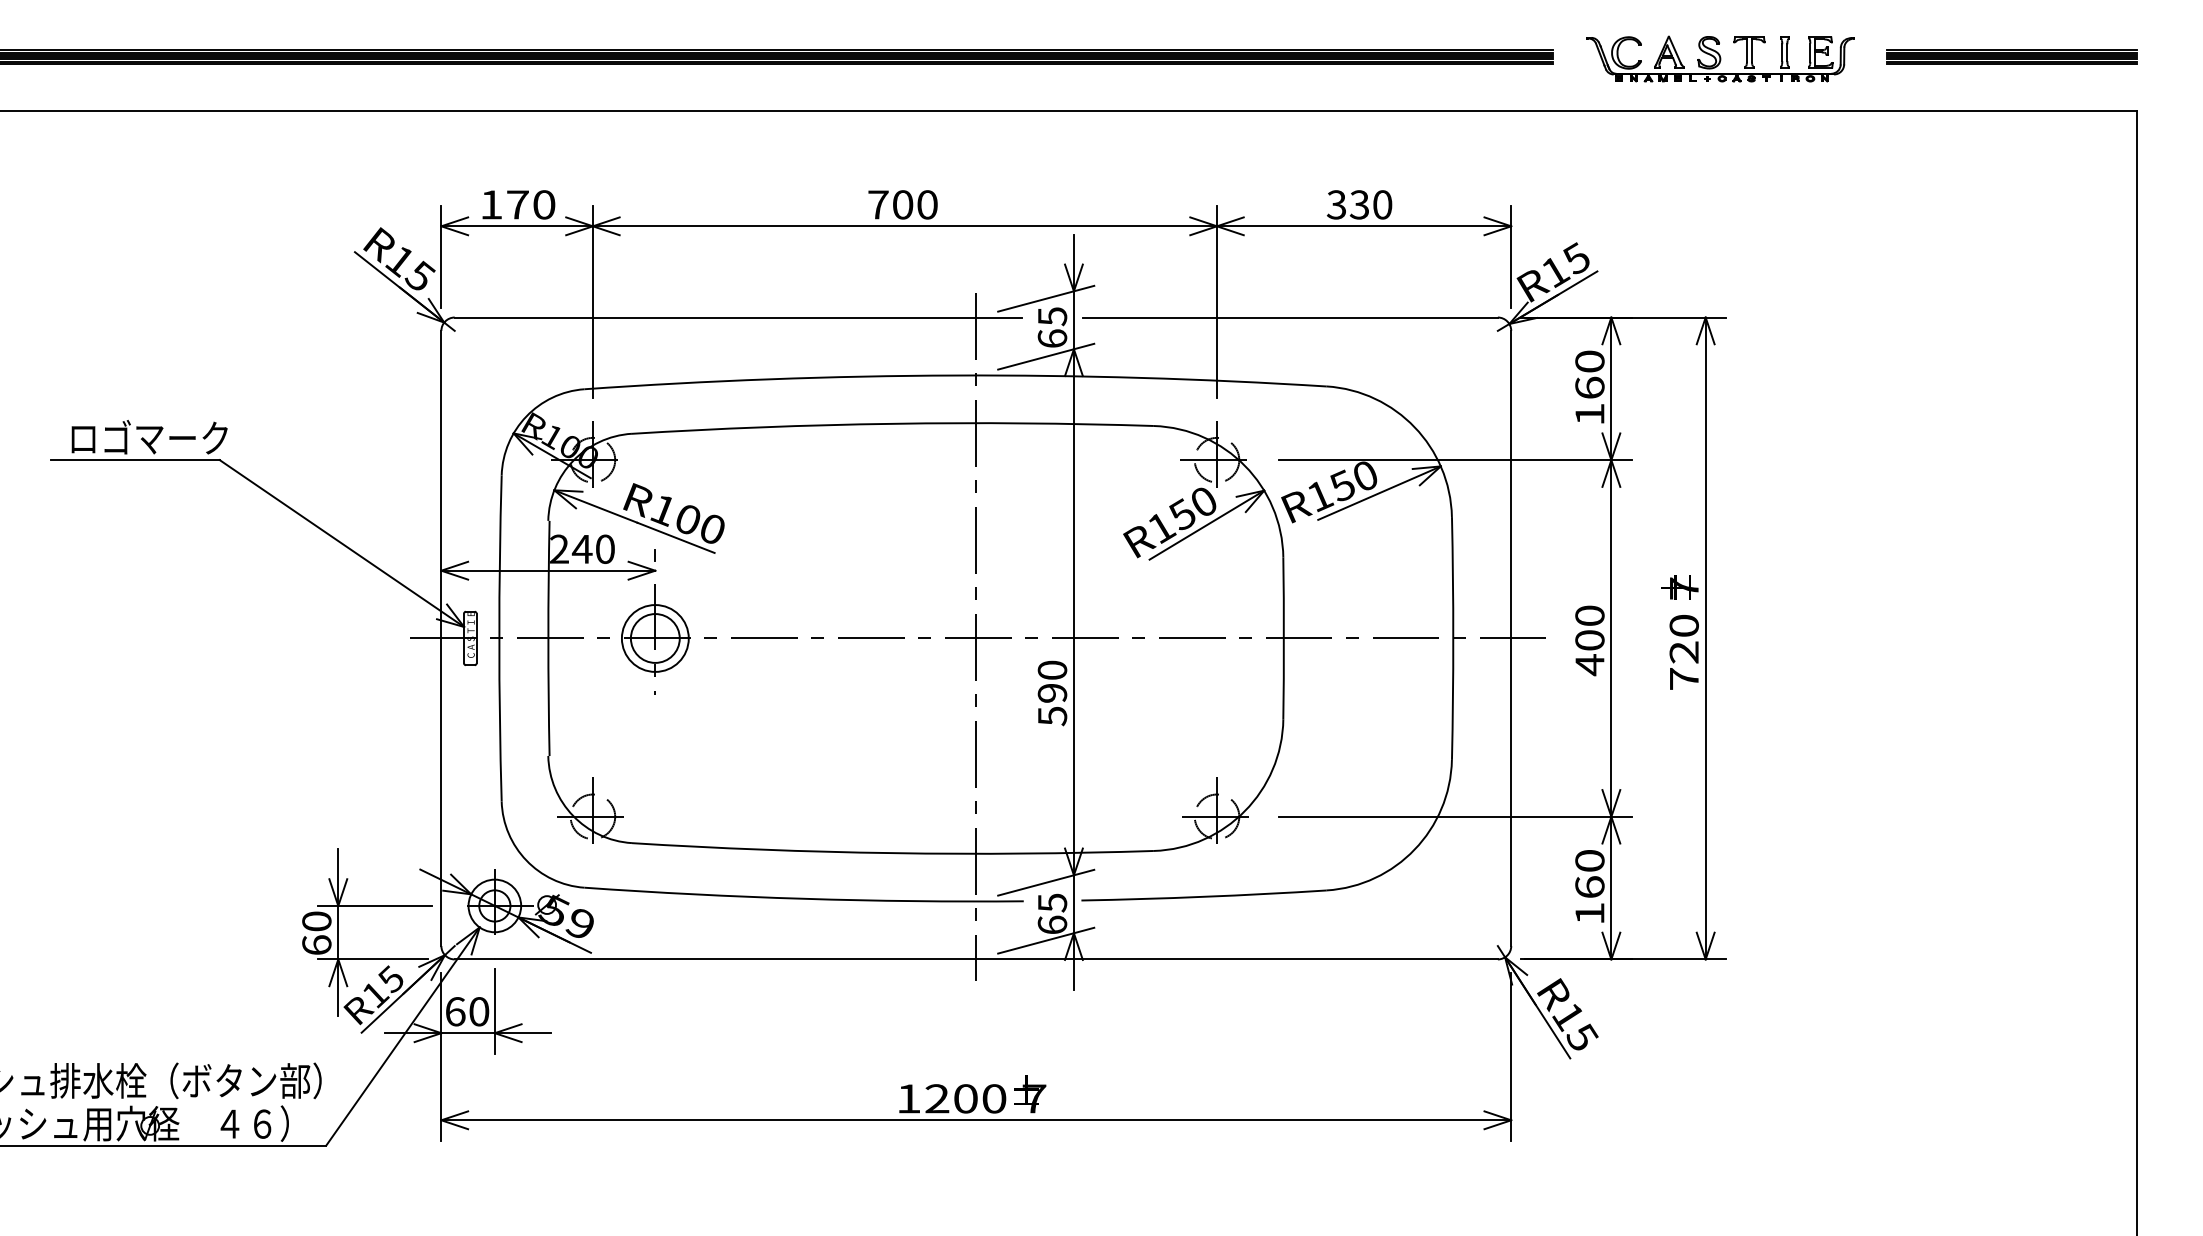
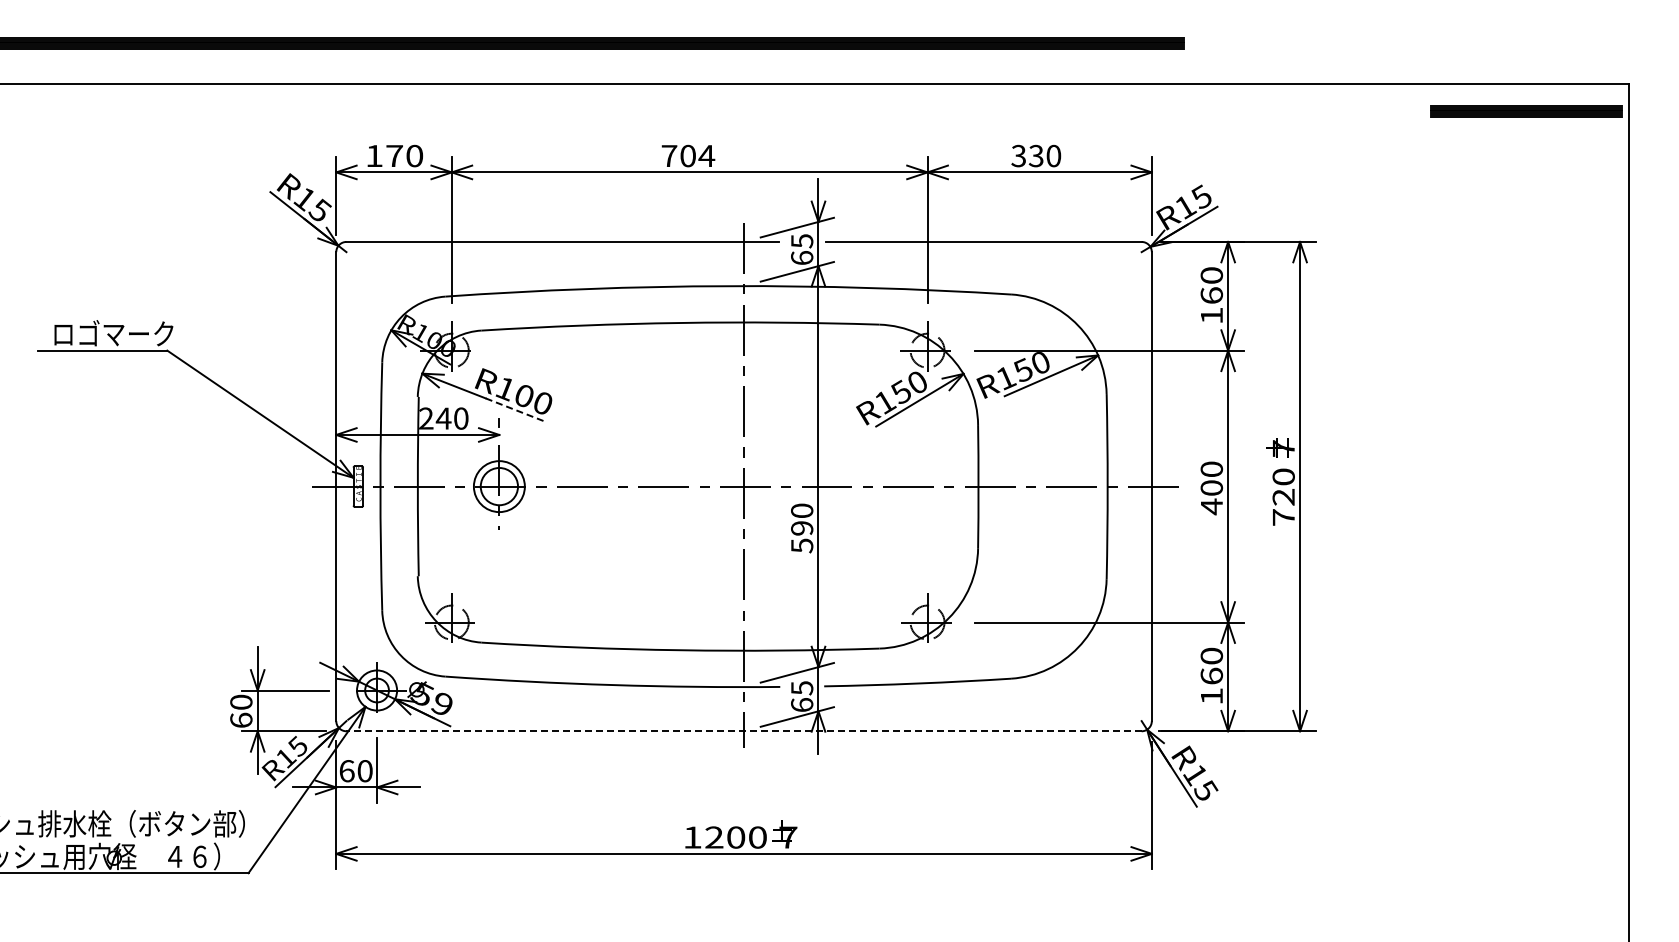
part: (2011, 57) -> (1526, 111), moved
part: (1719, 58) -> (1310, 44), removed
text: (927, 204) -> (706, 155), 700 -> 704
line: (676, 537) -> (515, 409), solid -> dashed
line: (976, 959) -> (744, 731), solid -> dashed

